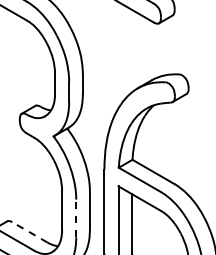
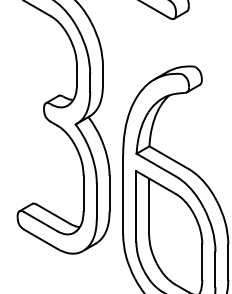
line: (75, 218) -> (96, 201), dashed -> solid
line: (29, 232) -> (53, 214), dashed -> solid

